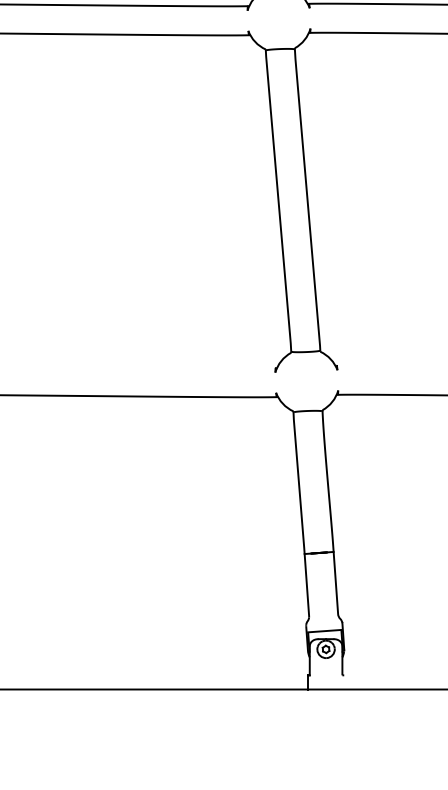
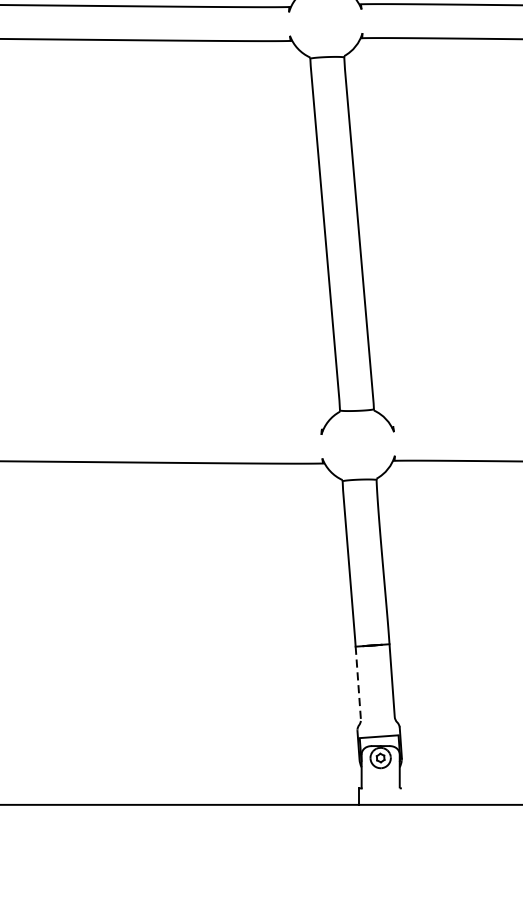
line: (307, 586) -> (358, 684), solid -> dashed

